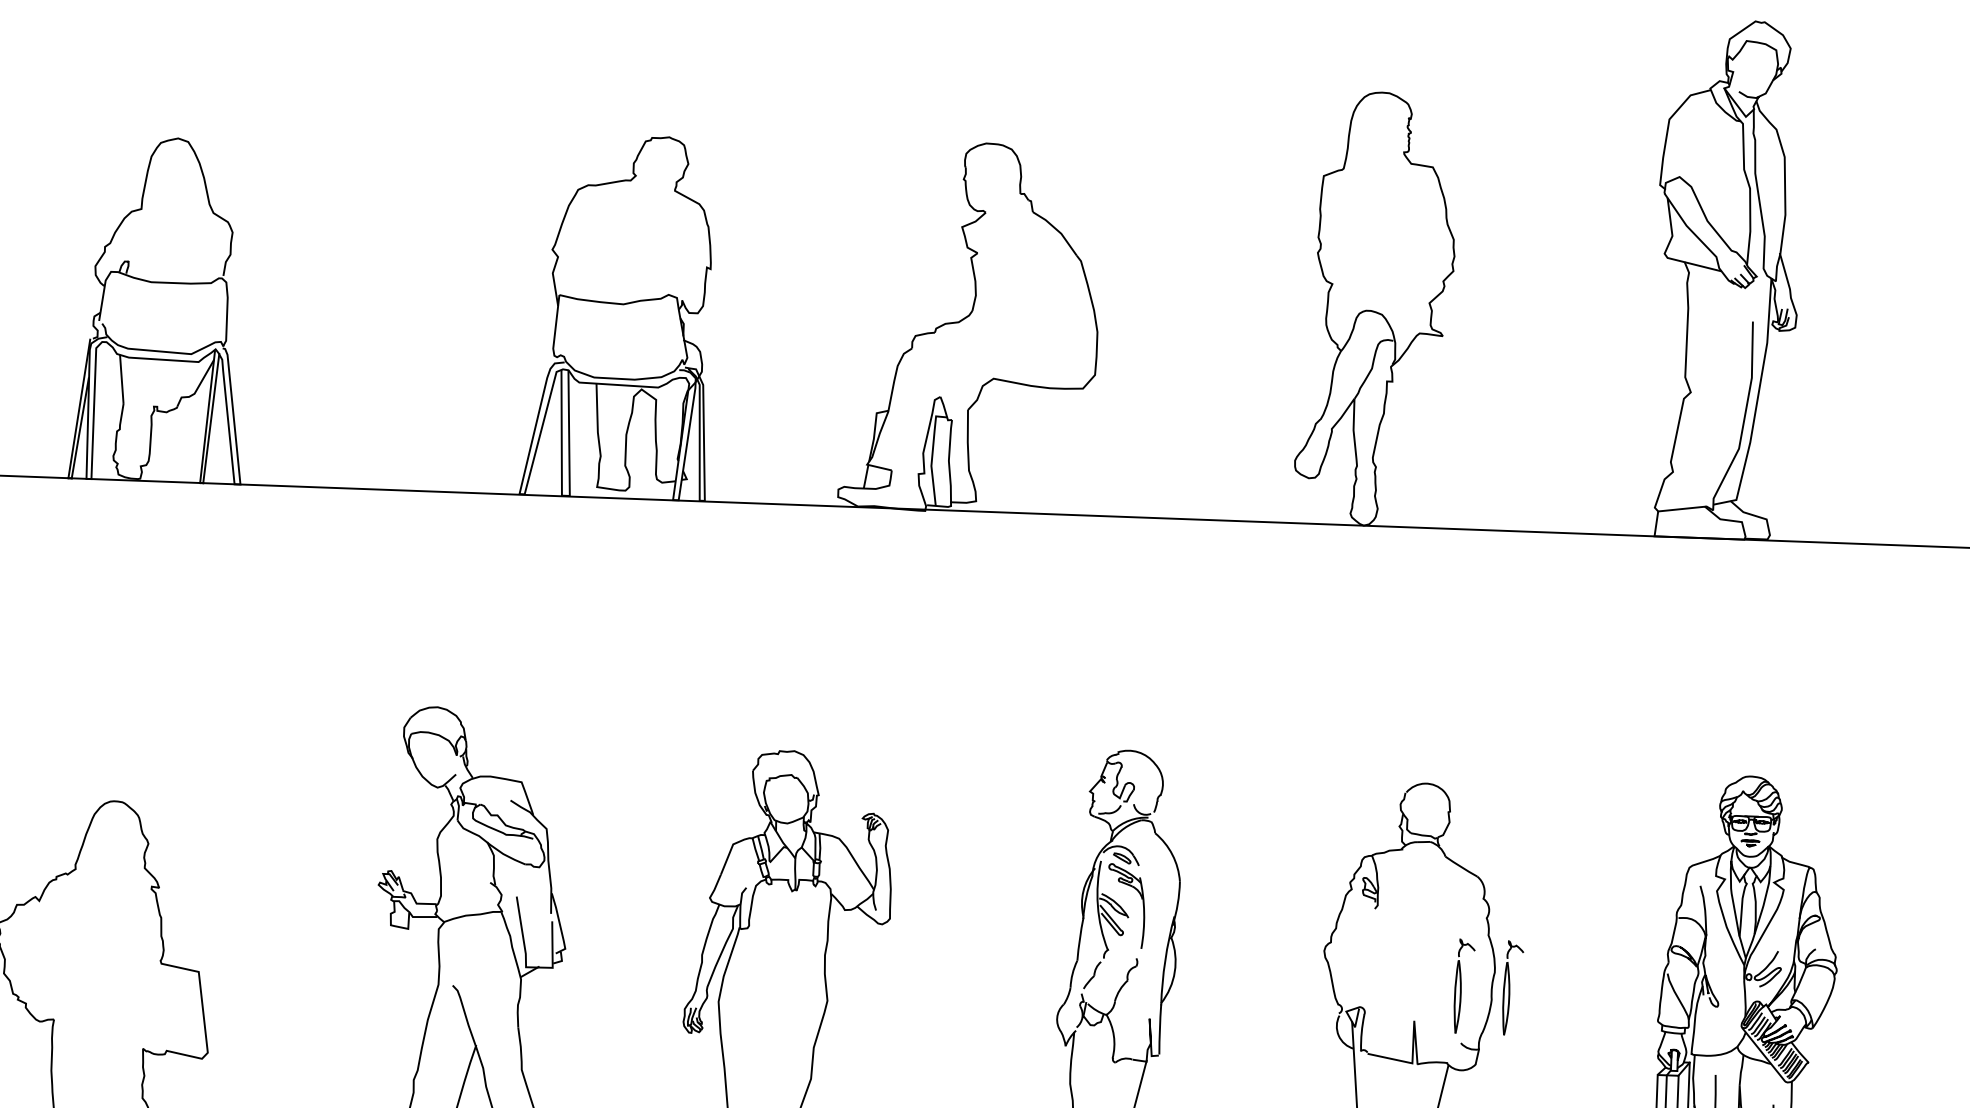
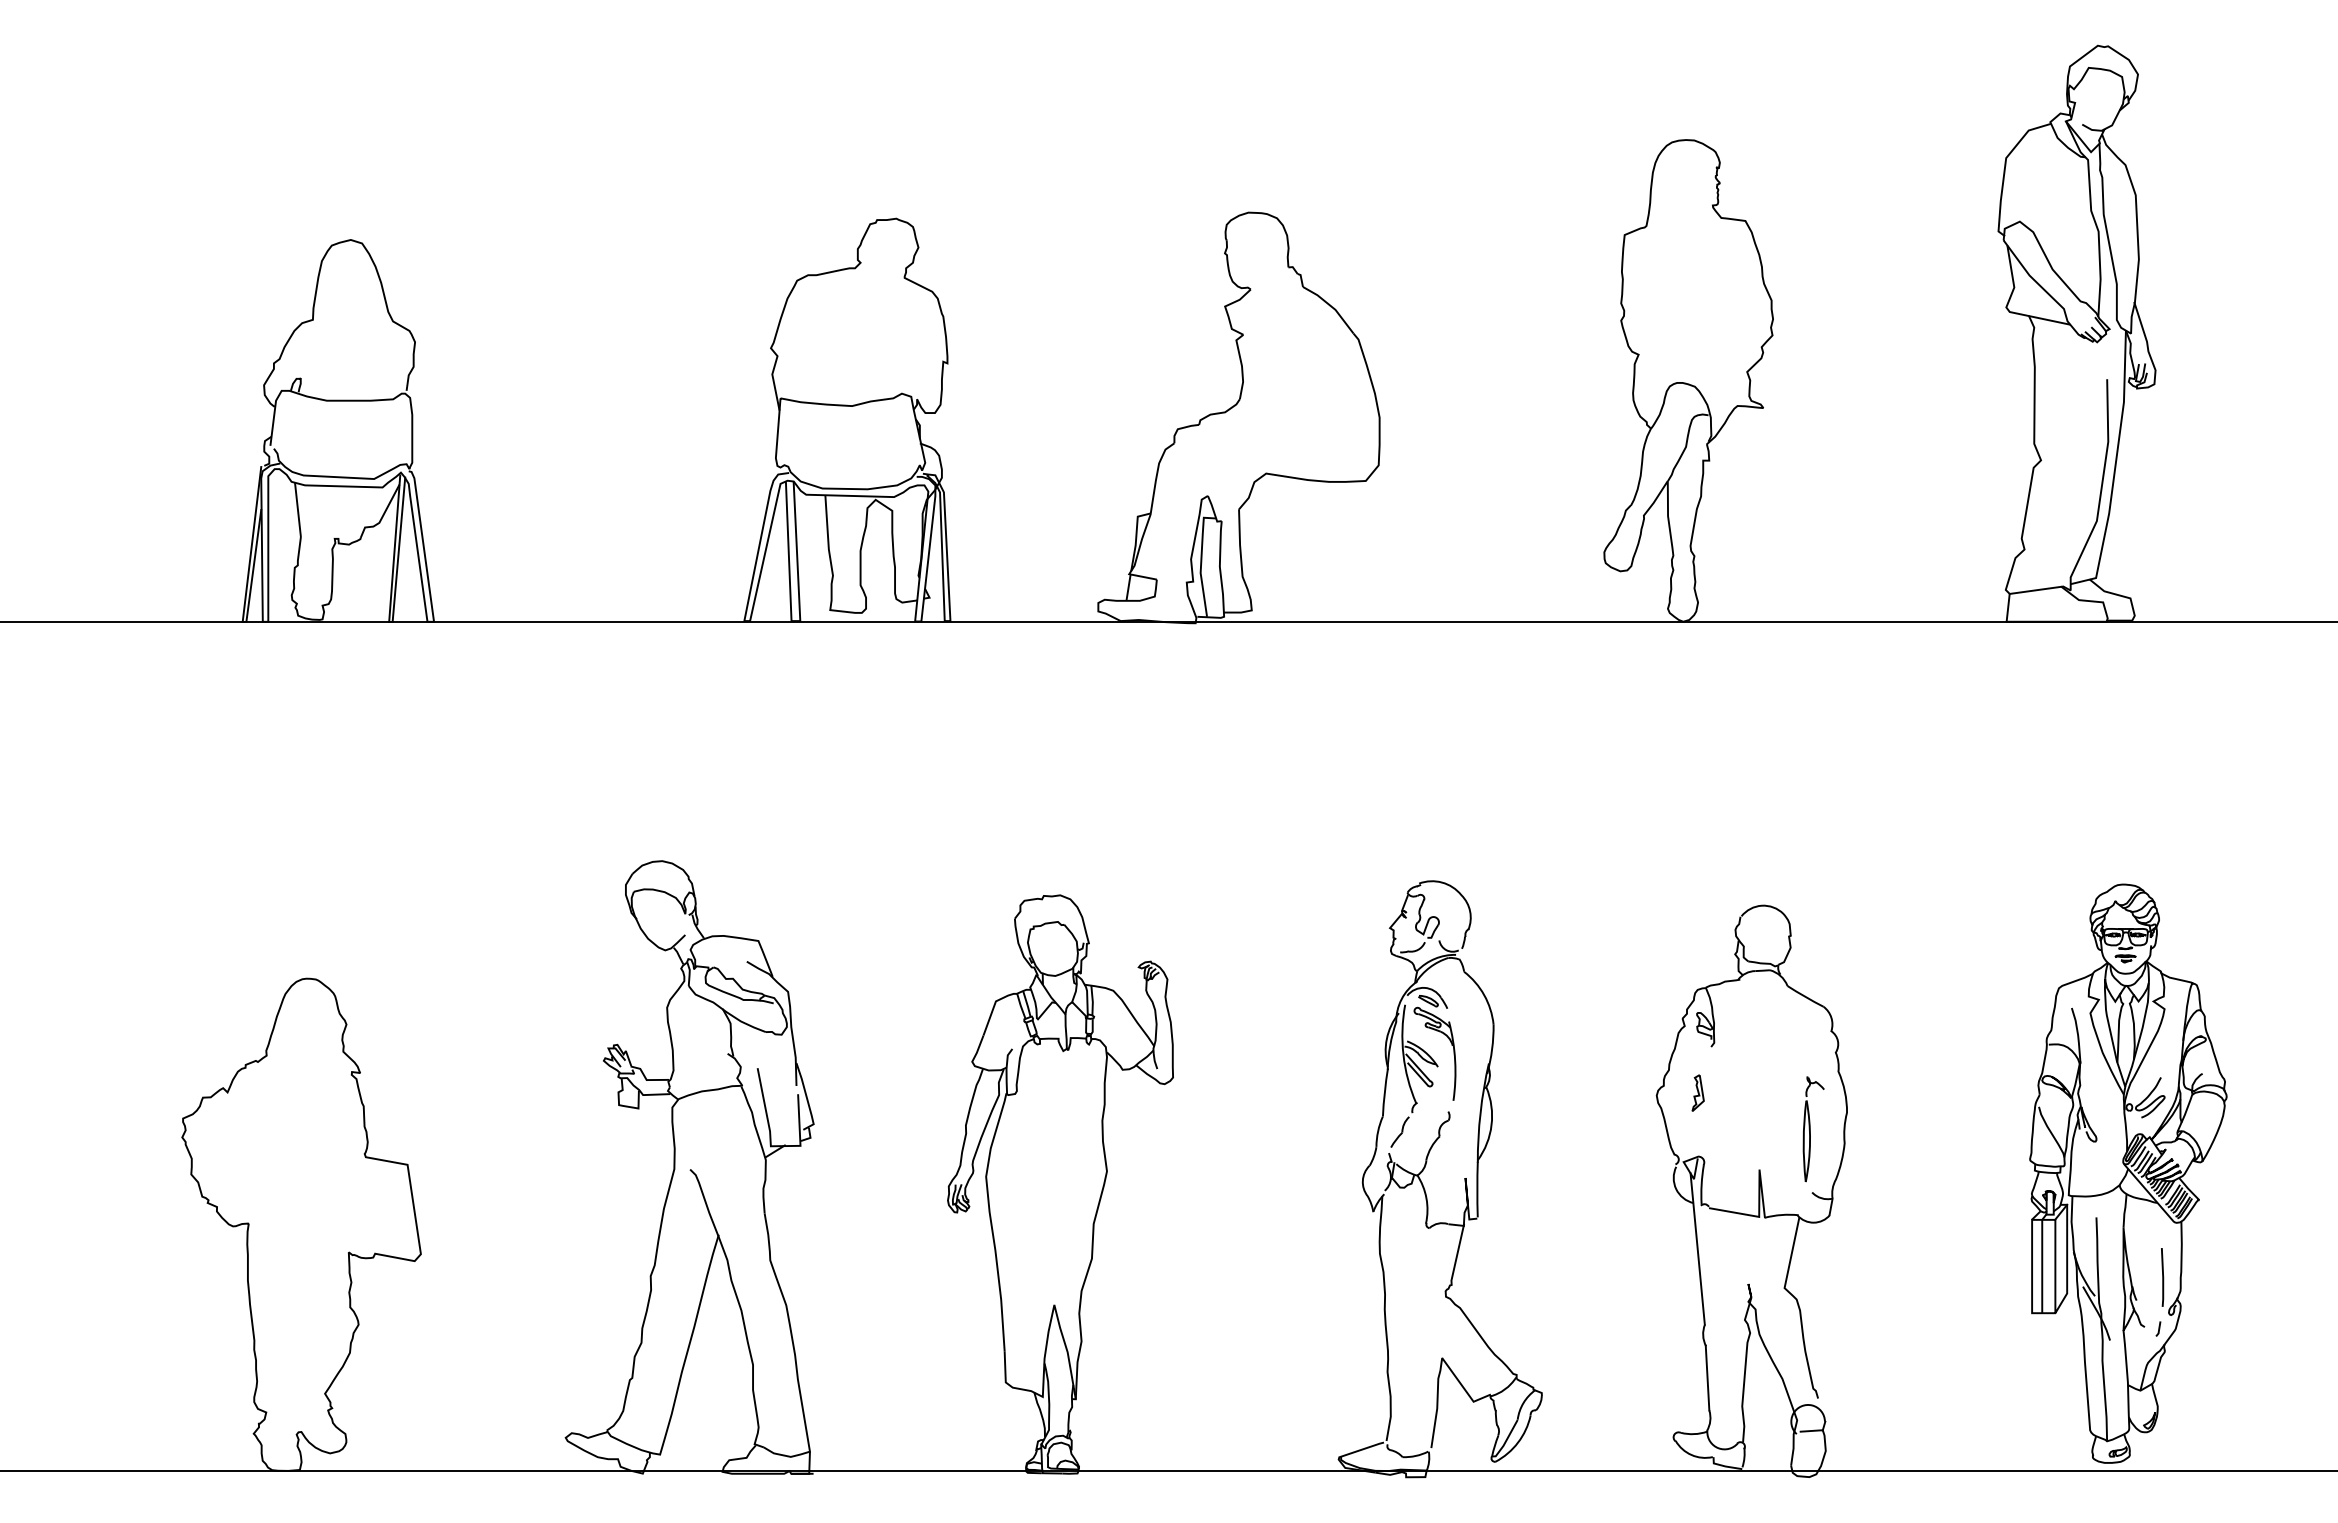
curve: (1361, 949) -> (1697, 1092), added
part: (1512, 988) -> (1867, 1129), removed

